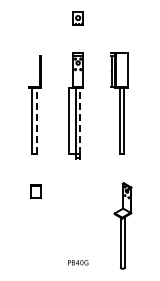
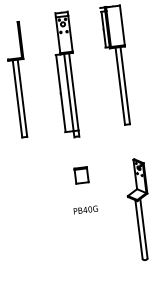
line: (36, 120) -> (22, 98), dashed -> solid
line: (80, 120) -> (74, 91), dashed -> solid
part: (35, 191) -> (80, 175), moved
text: (78, 262) -> (86, 209), moved

